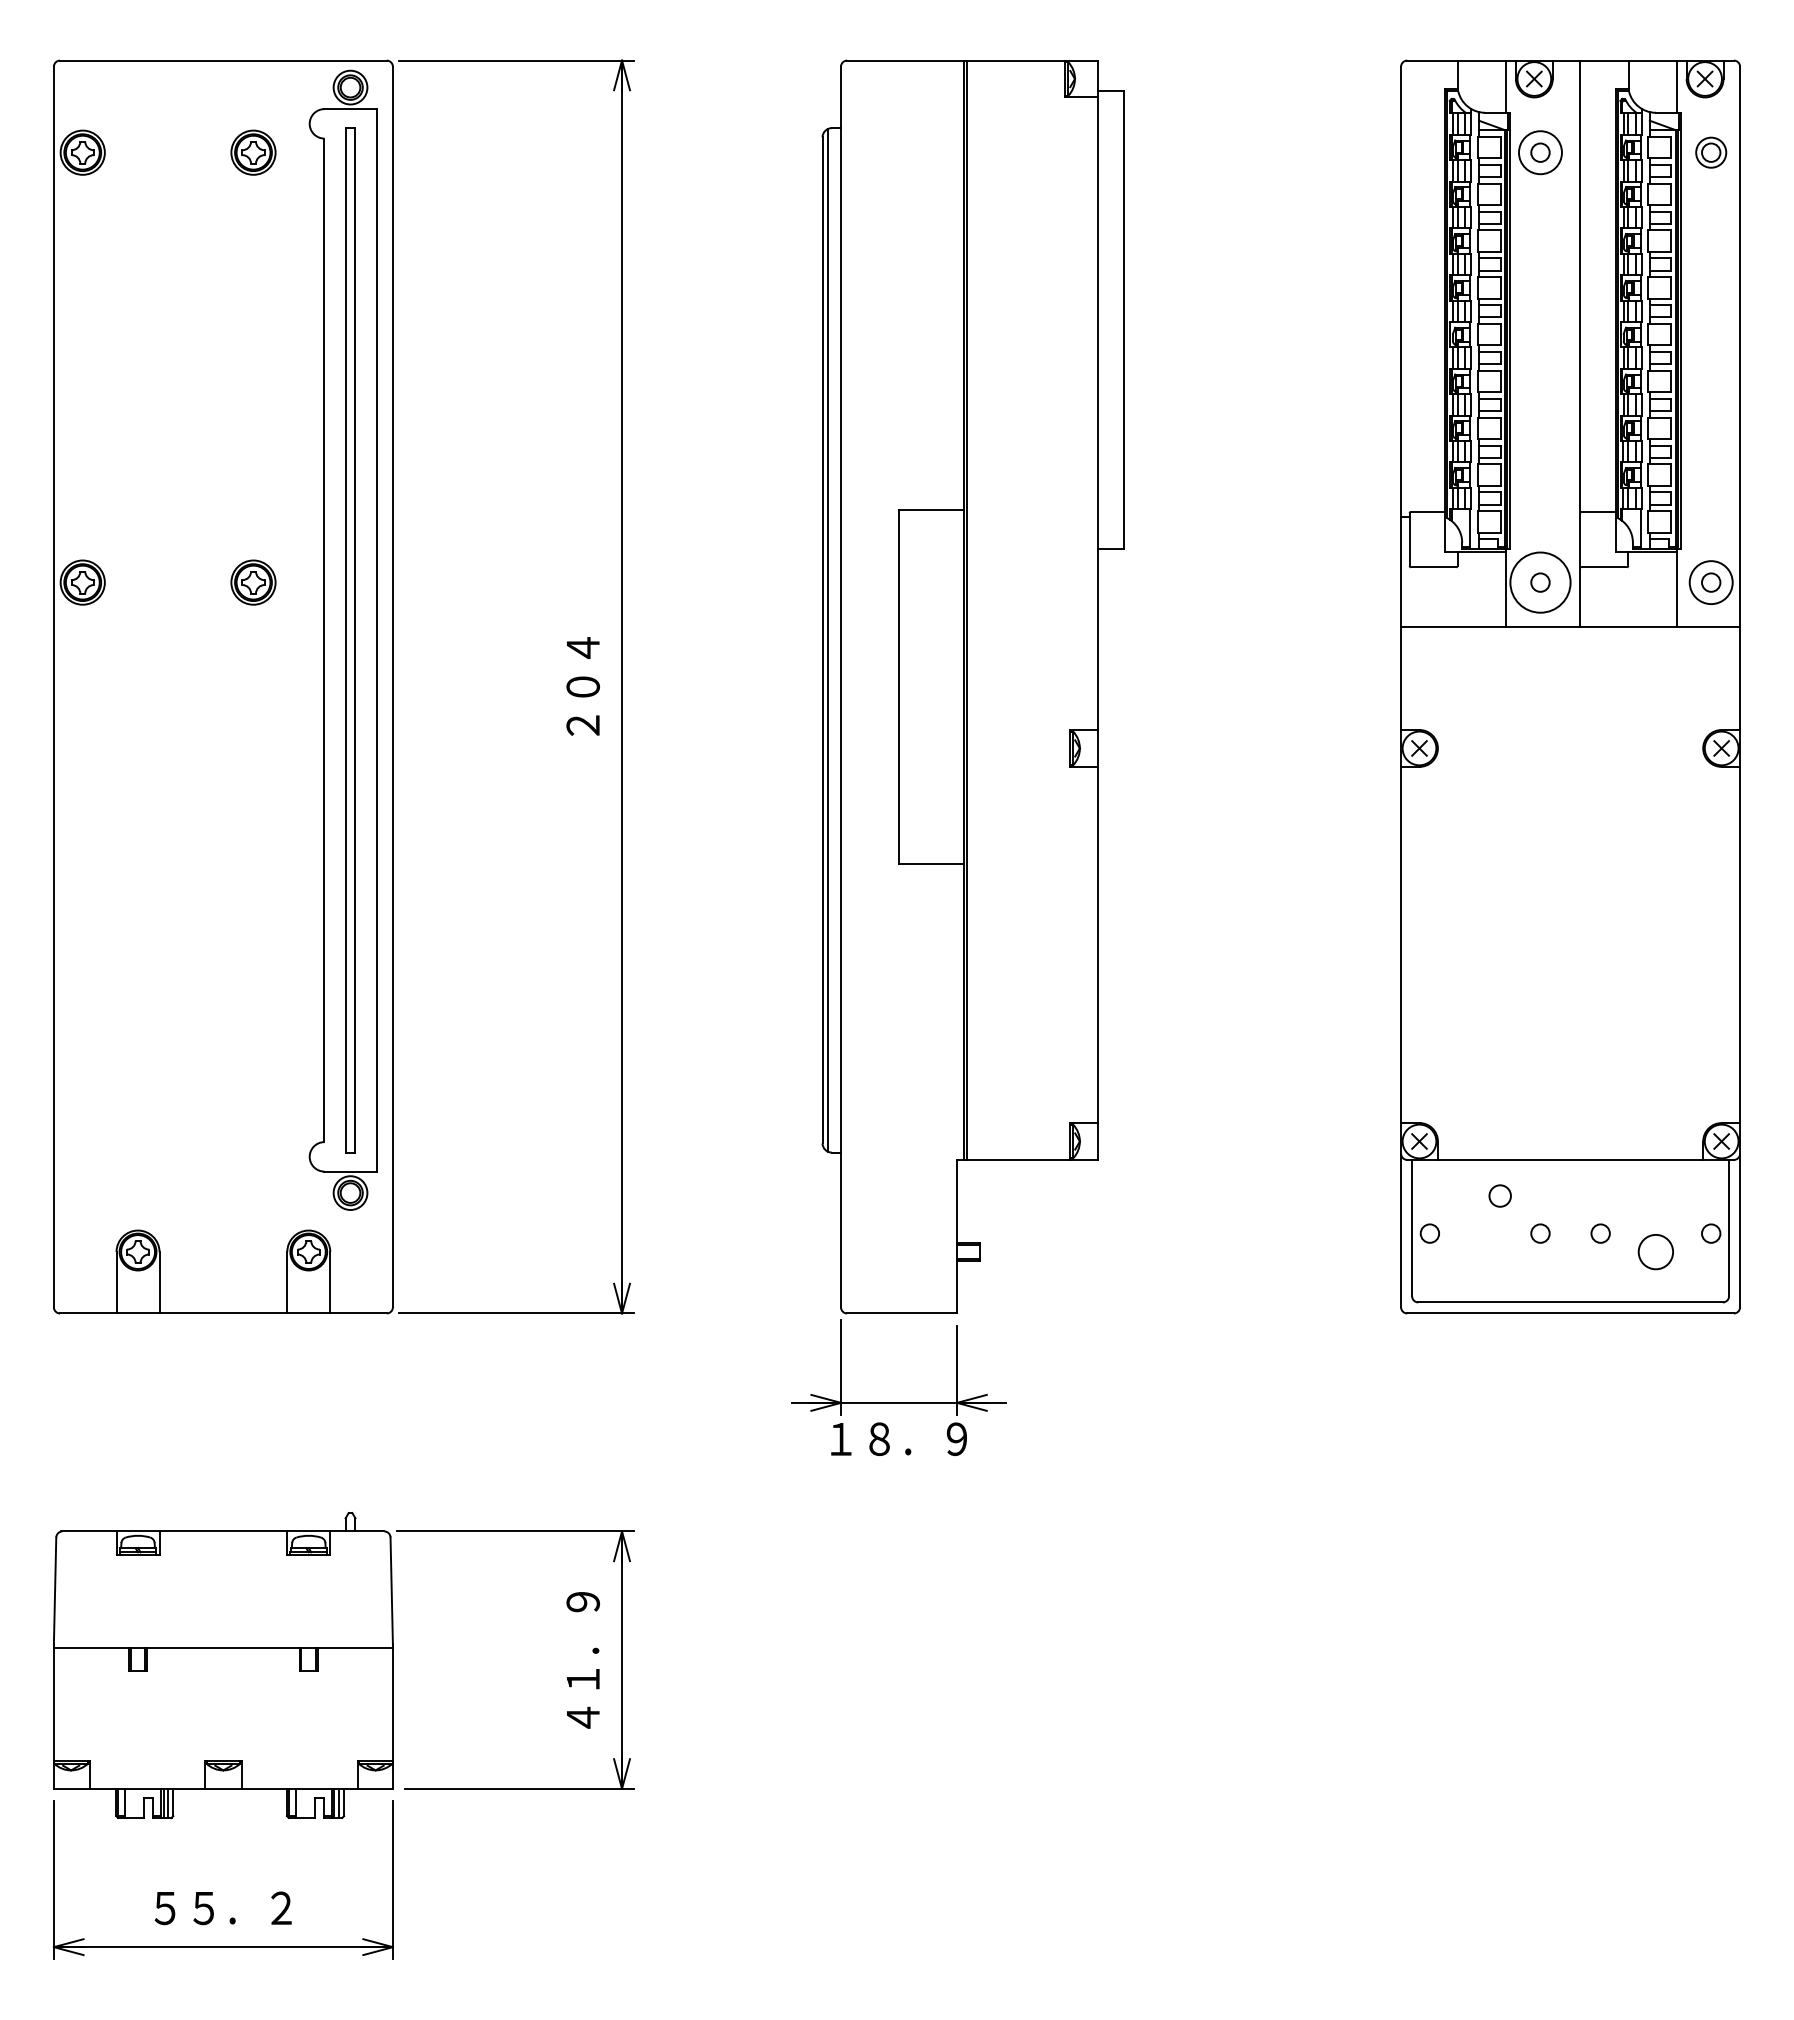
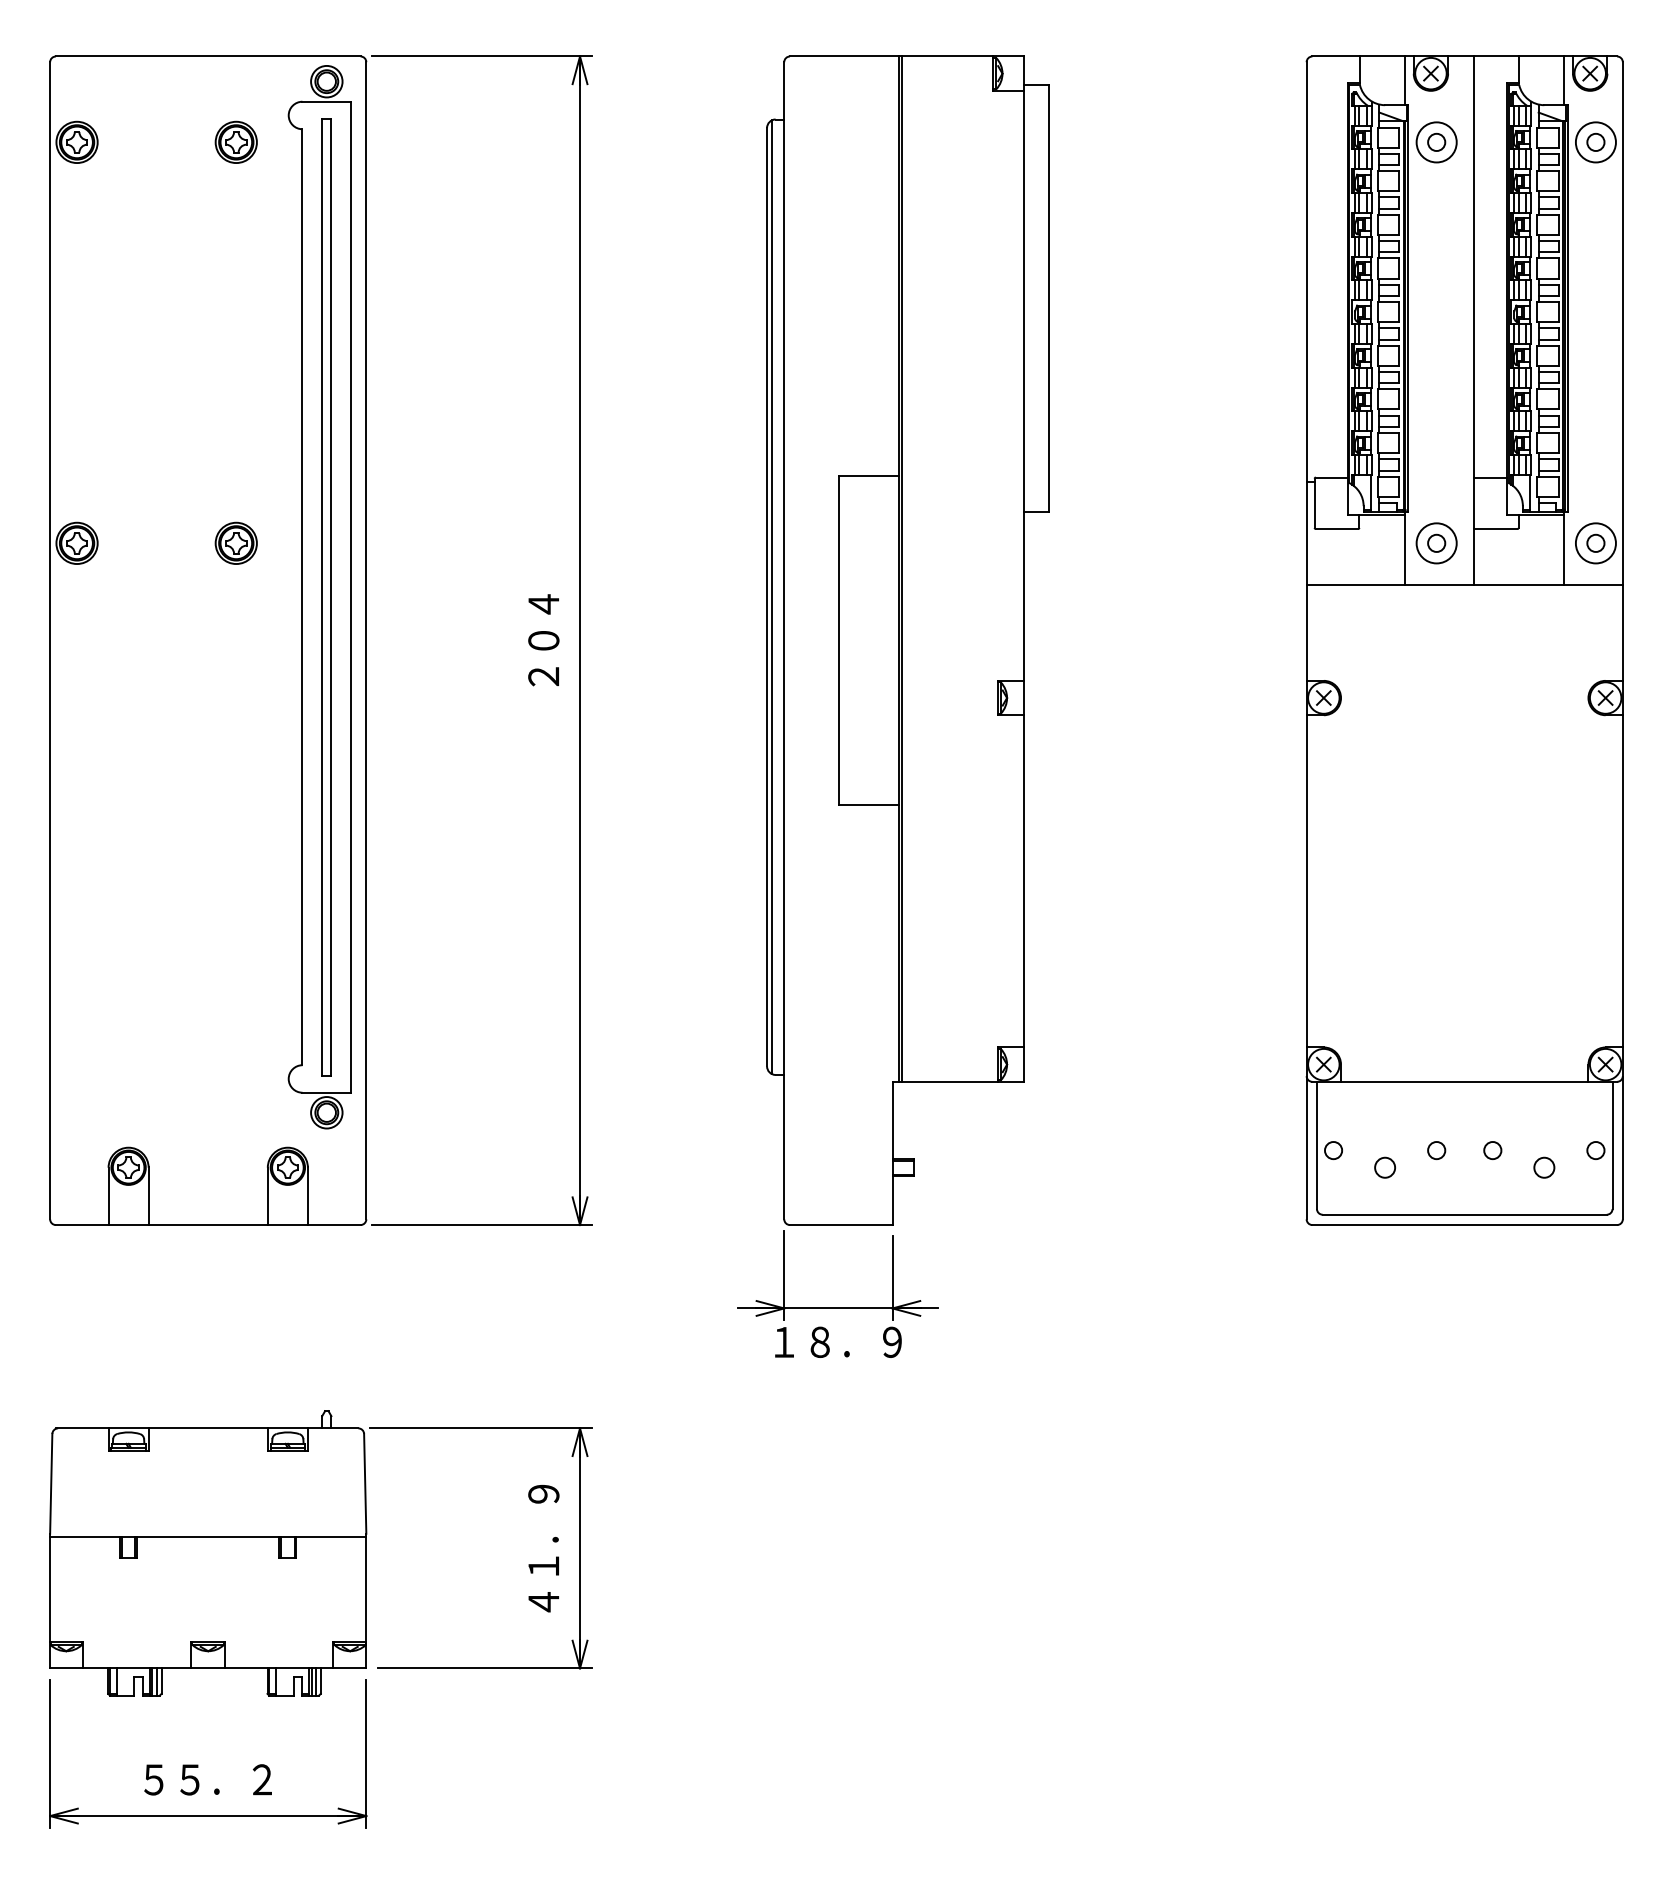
circle: (1710, 152) -> (1595, 142), size x1.43
circle: (1540, 582) -> (1436, 543), size x0.71
circle: (1499, 1195) -> (1384, 1167), moved
circle: (1655, 1251) -> (1543, 1167), size x0.62

